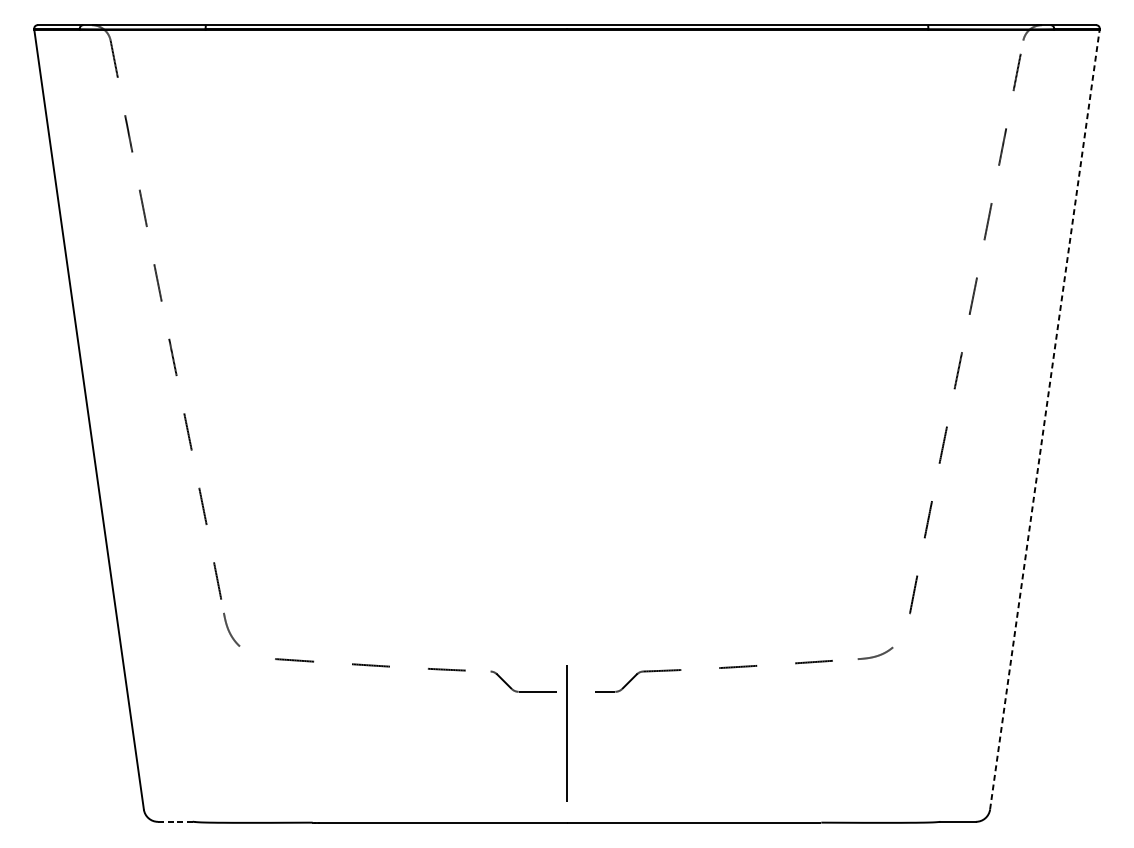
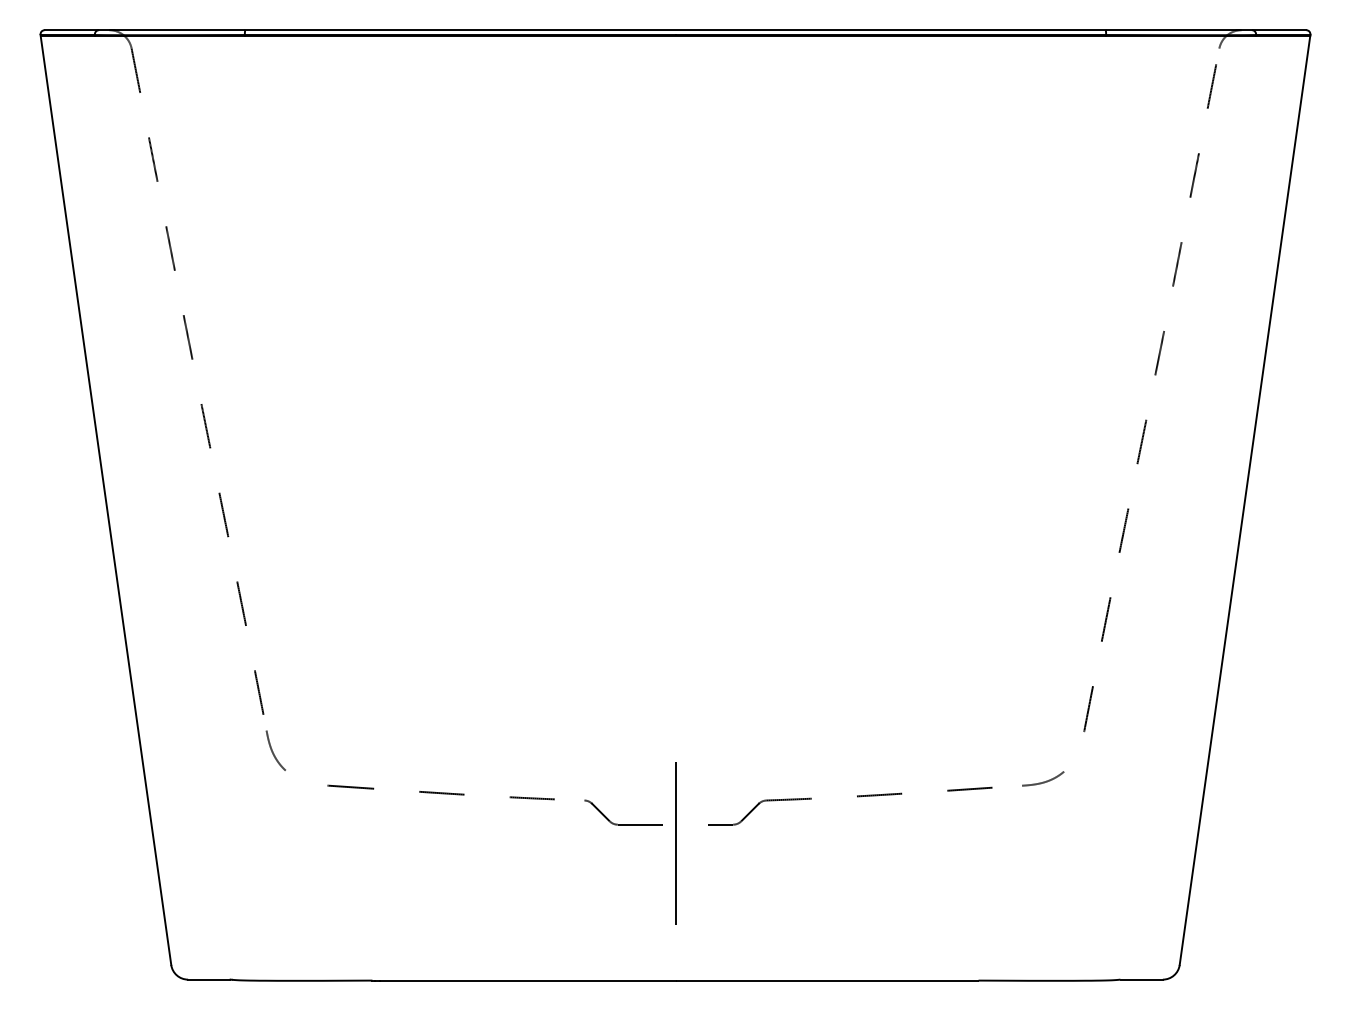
line: (1045, 418) -> (1245, 499), dashed -> solid
line: (567, 733) -> (675, 843), moved
line: (175, 821) -> (209, 979), dashed -> solid

